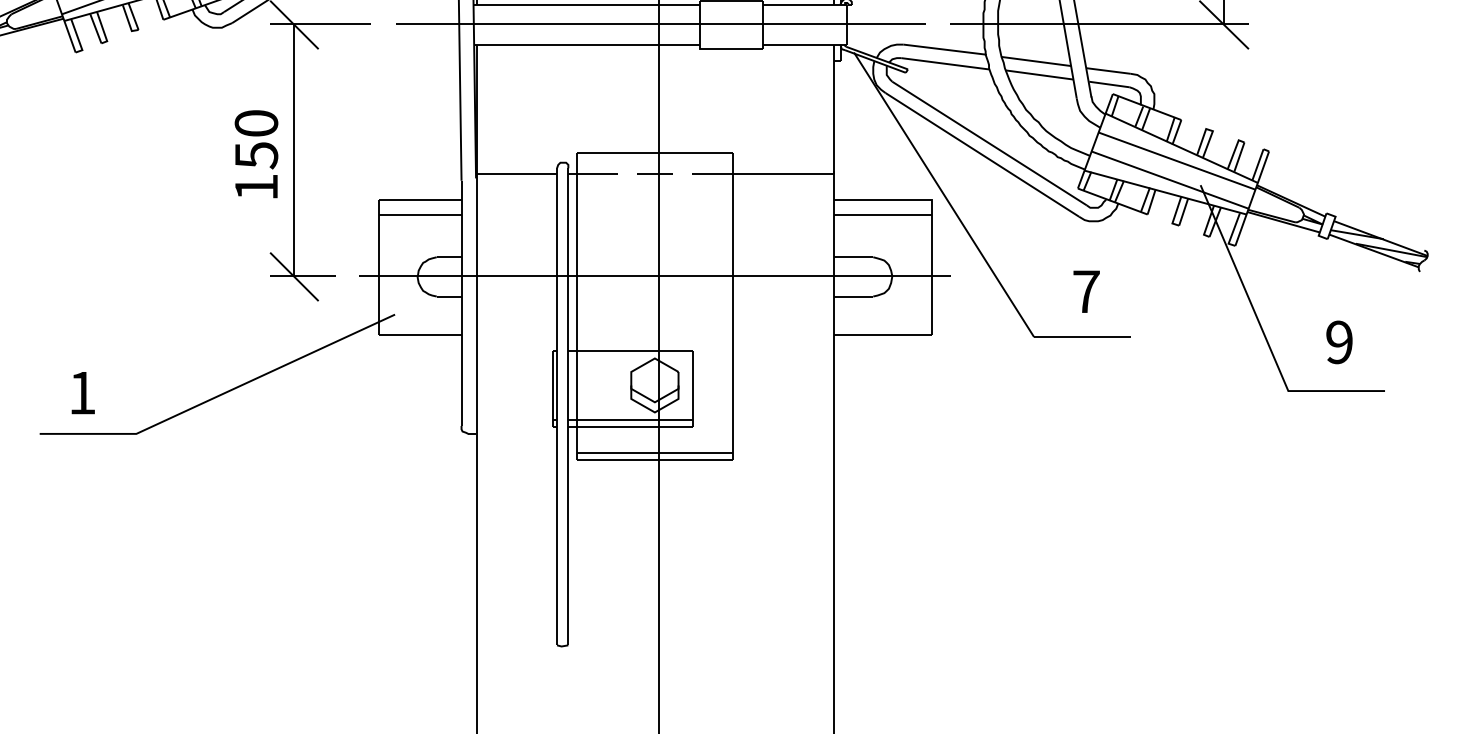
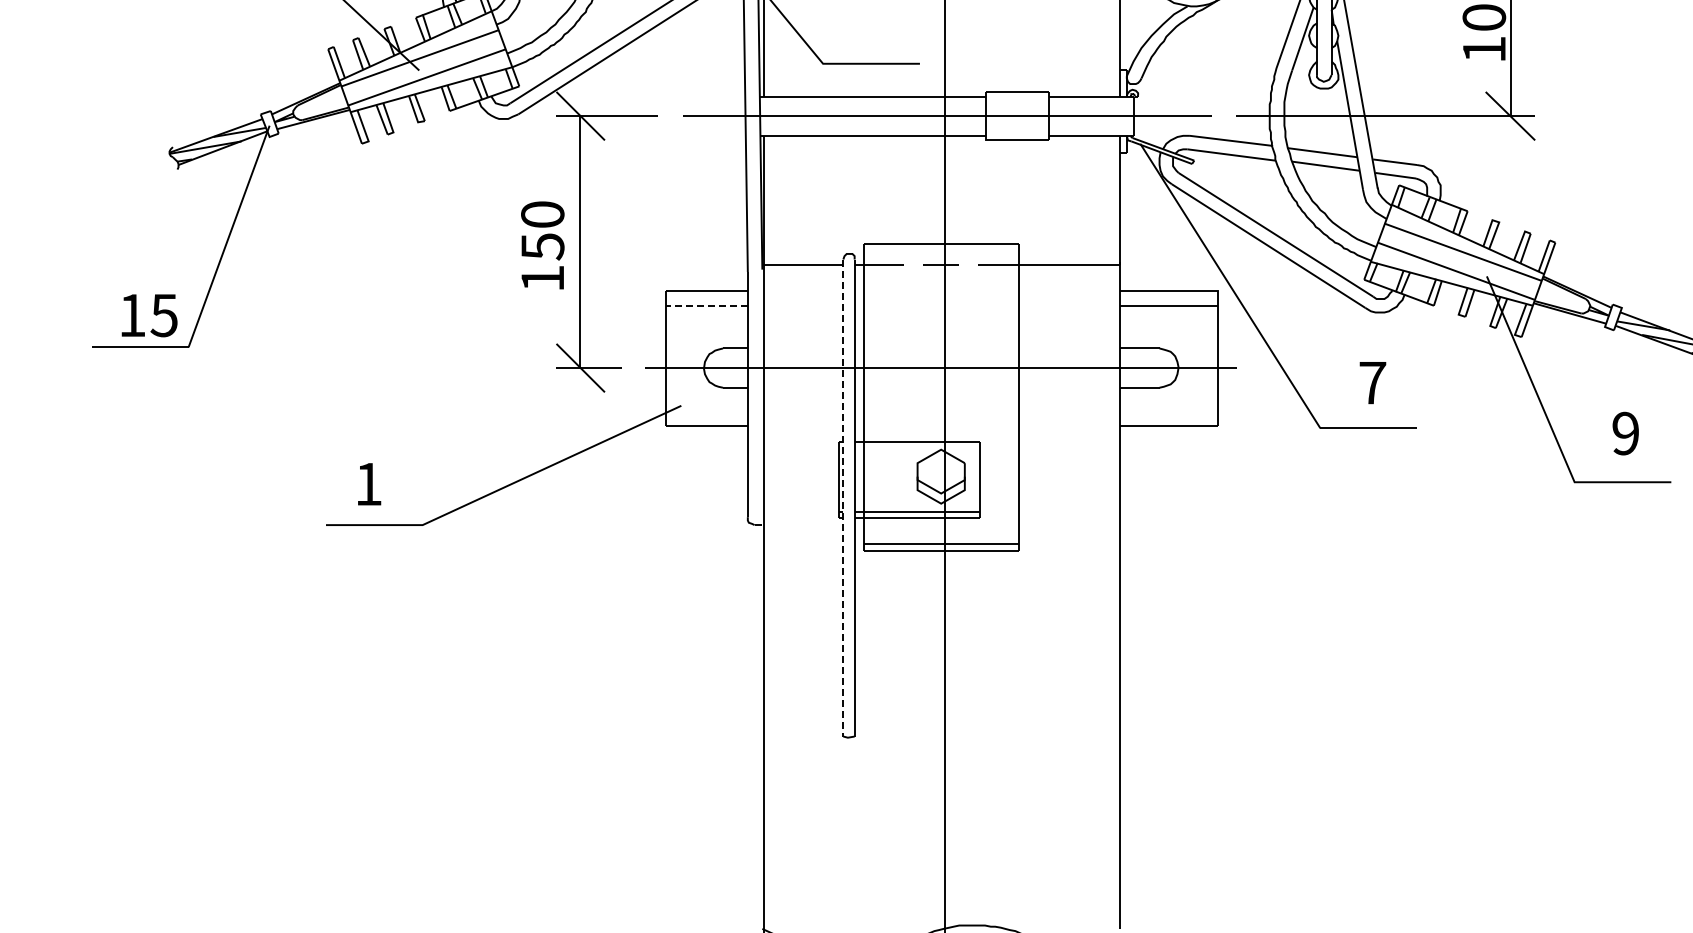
line: (420, 214) -> (706, 305), solid -> dashed
line: (557, 407) -> (843, 498), solid -> dashed

